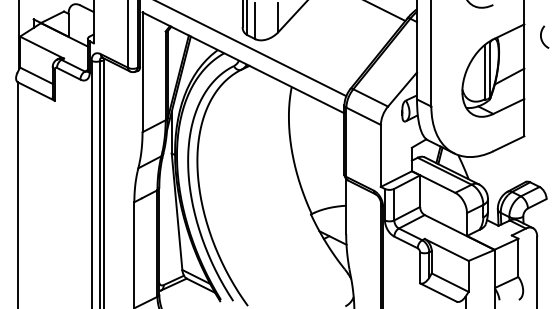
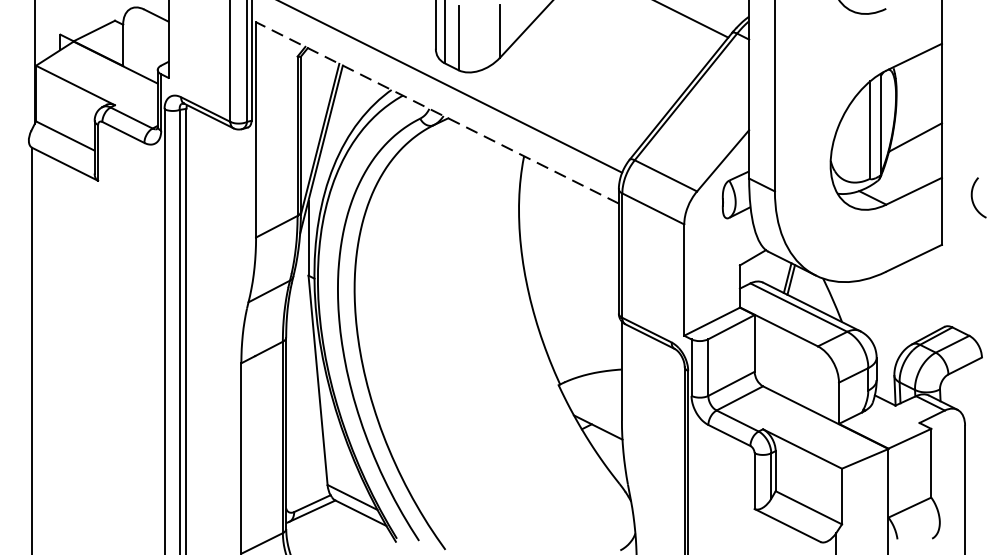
curve: (542, 38) -> (974, 200), moved
line: (243, 62) -> (437, 112), solid -> dashed

